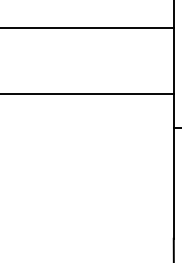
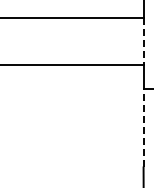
line: (173, 60) -> (143, 41), solid -> dashed
line: (173, 182) -> (143, 127), solid -> dashed

